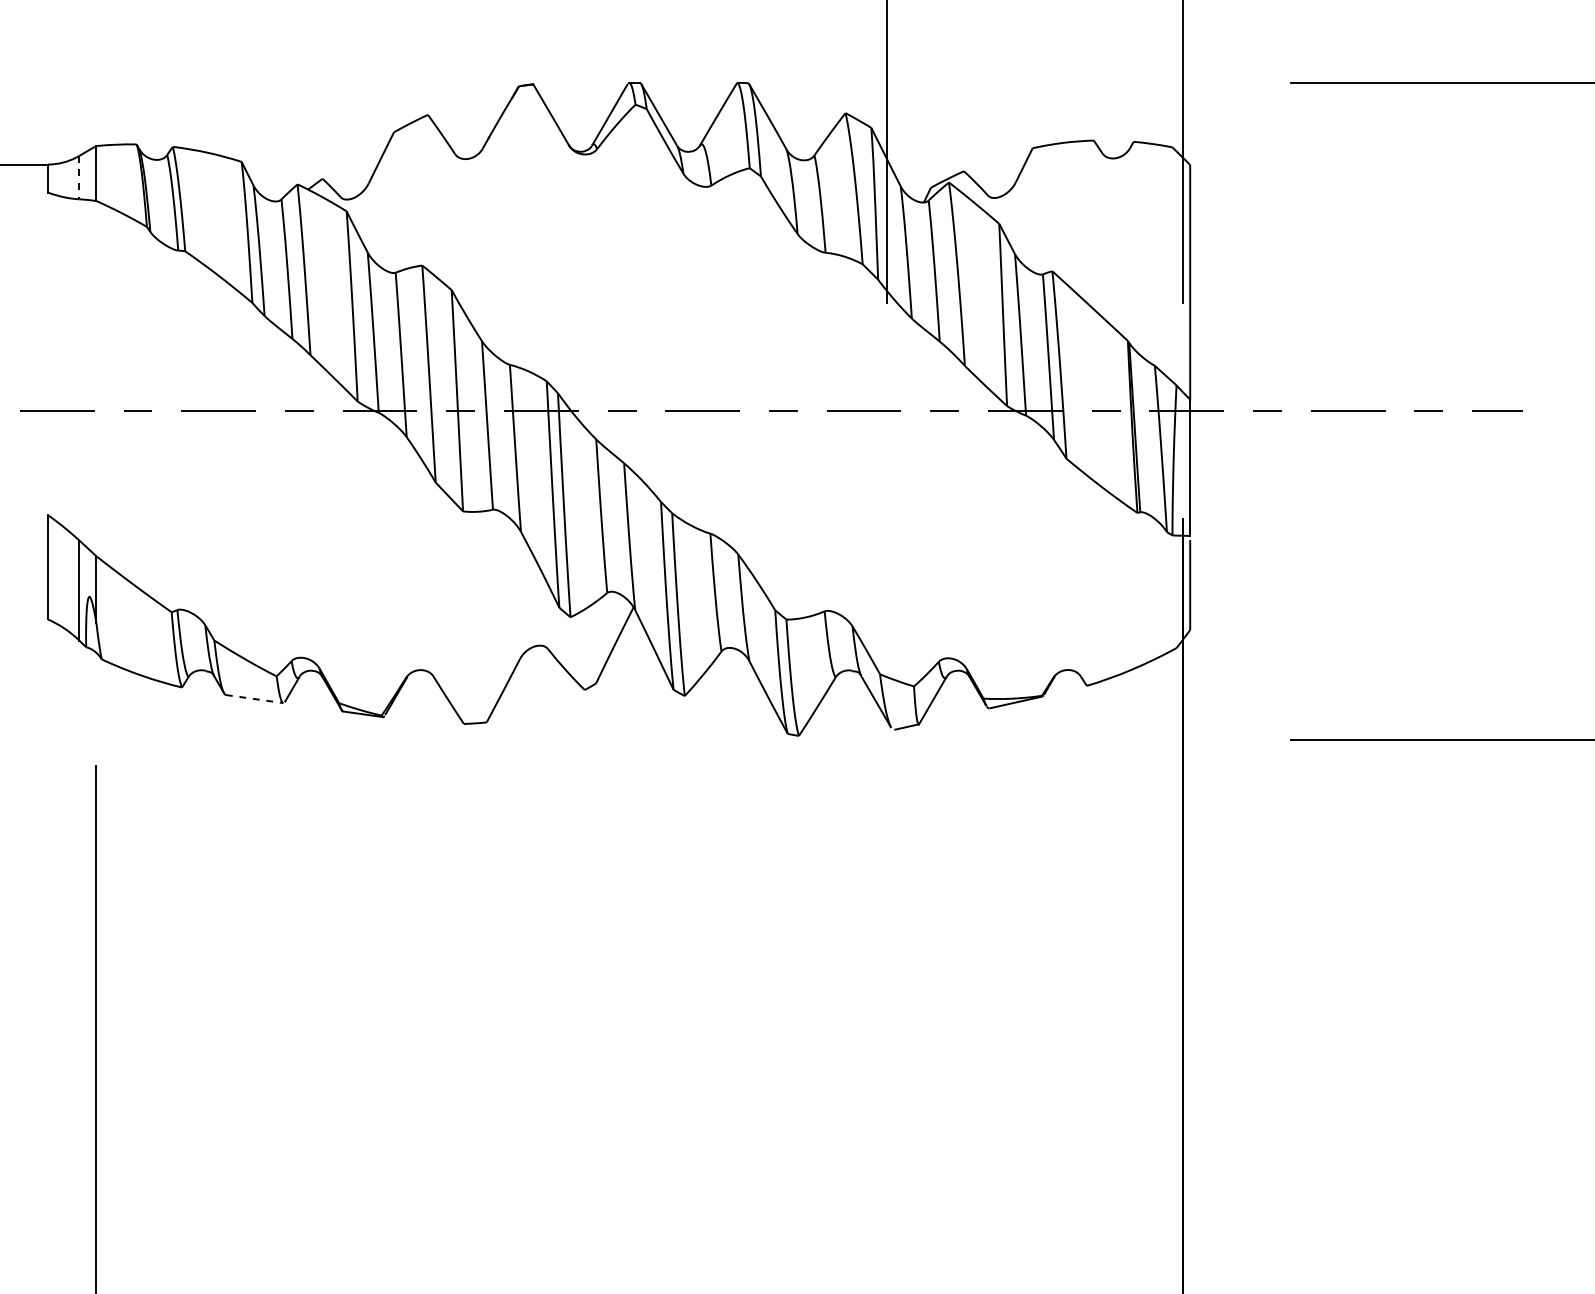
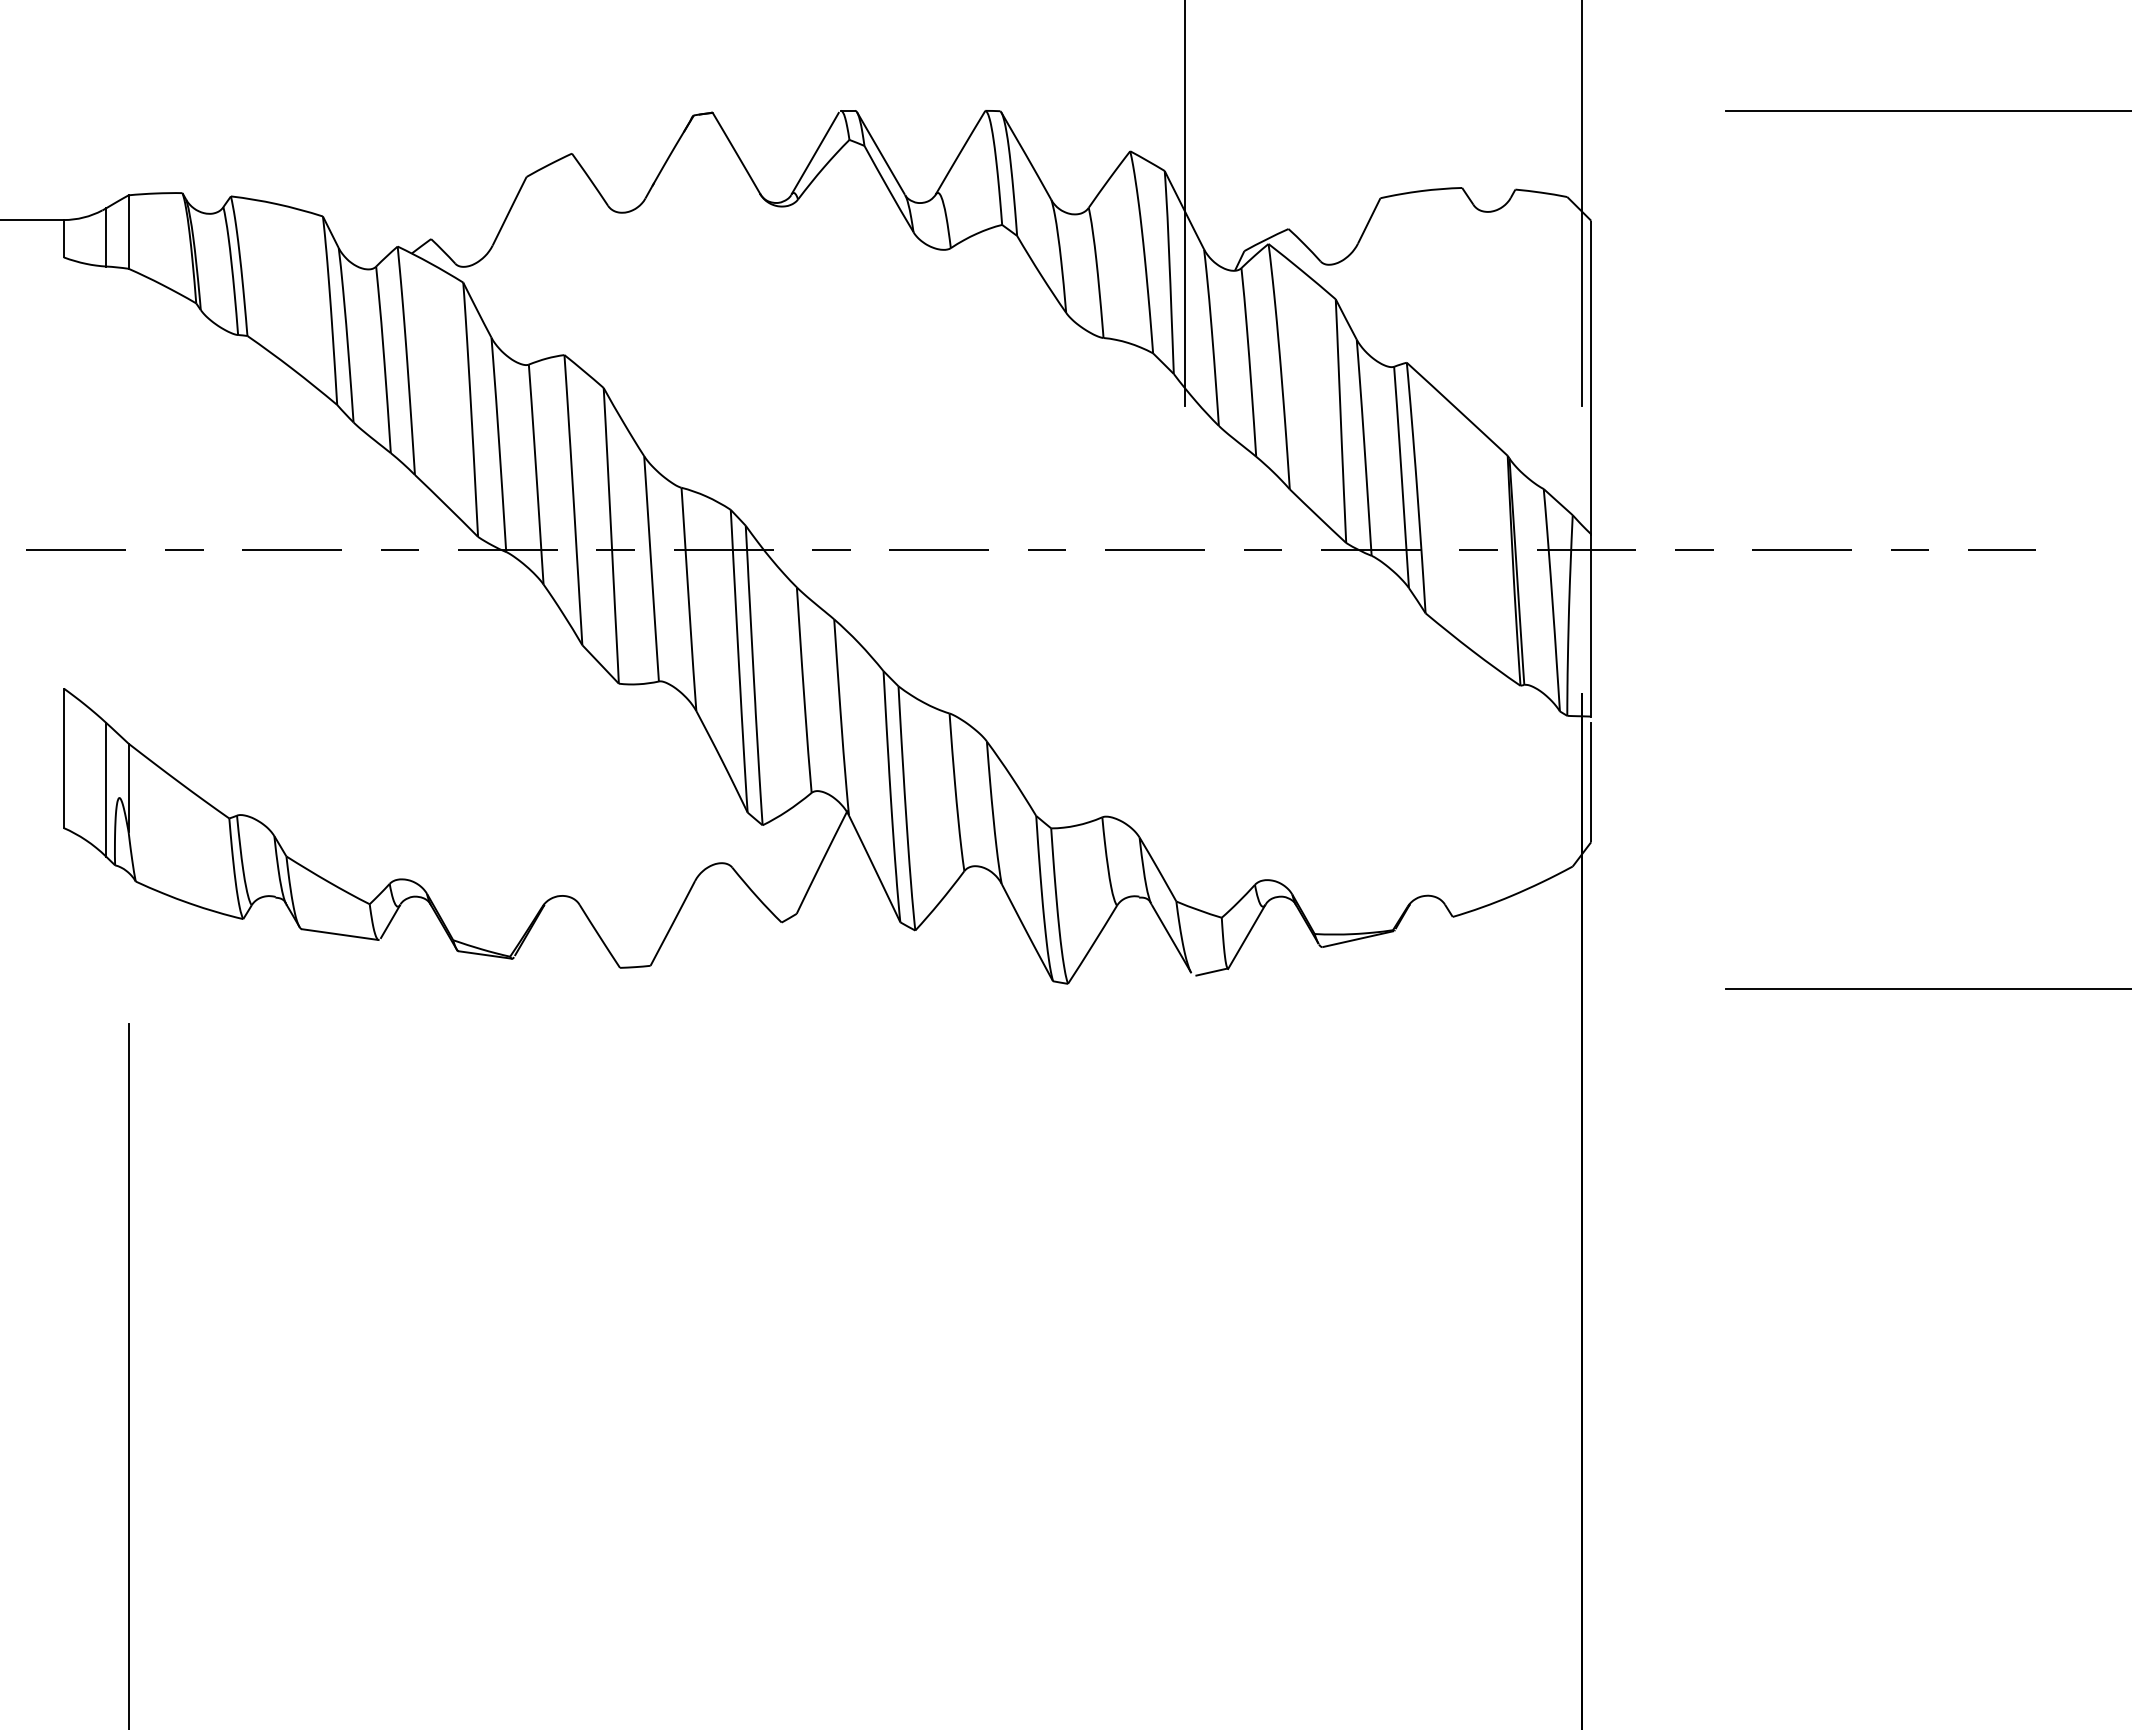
line: (79, 177) -> (106, 237), dashed -> solid
line: (254, 698) -> (340, 934), dashed -> solid

